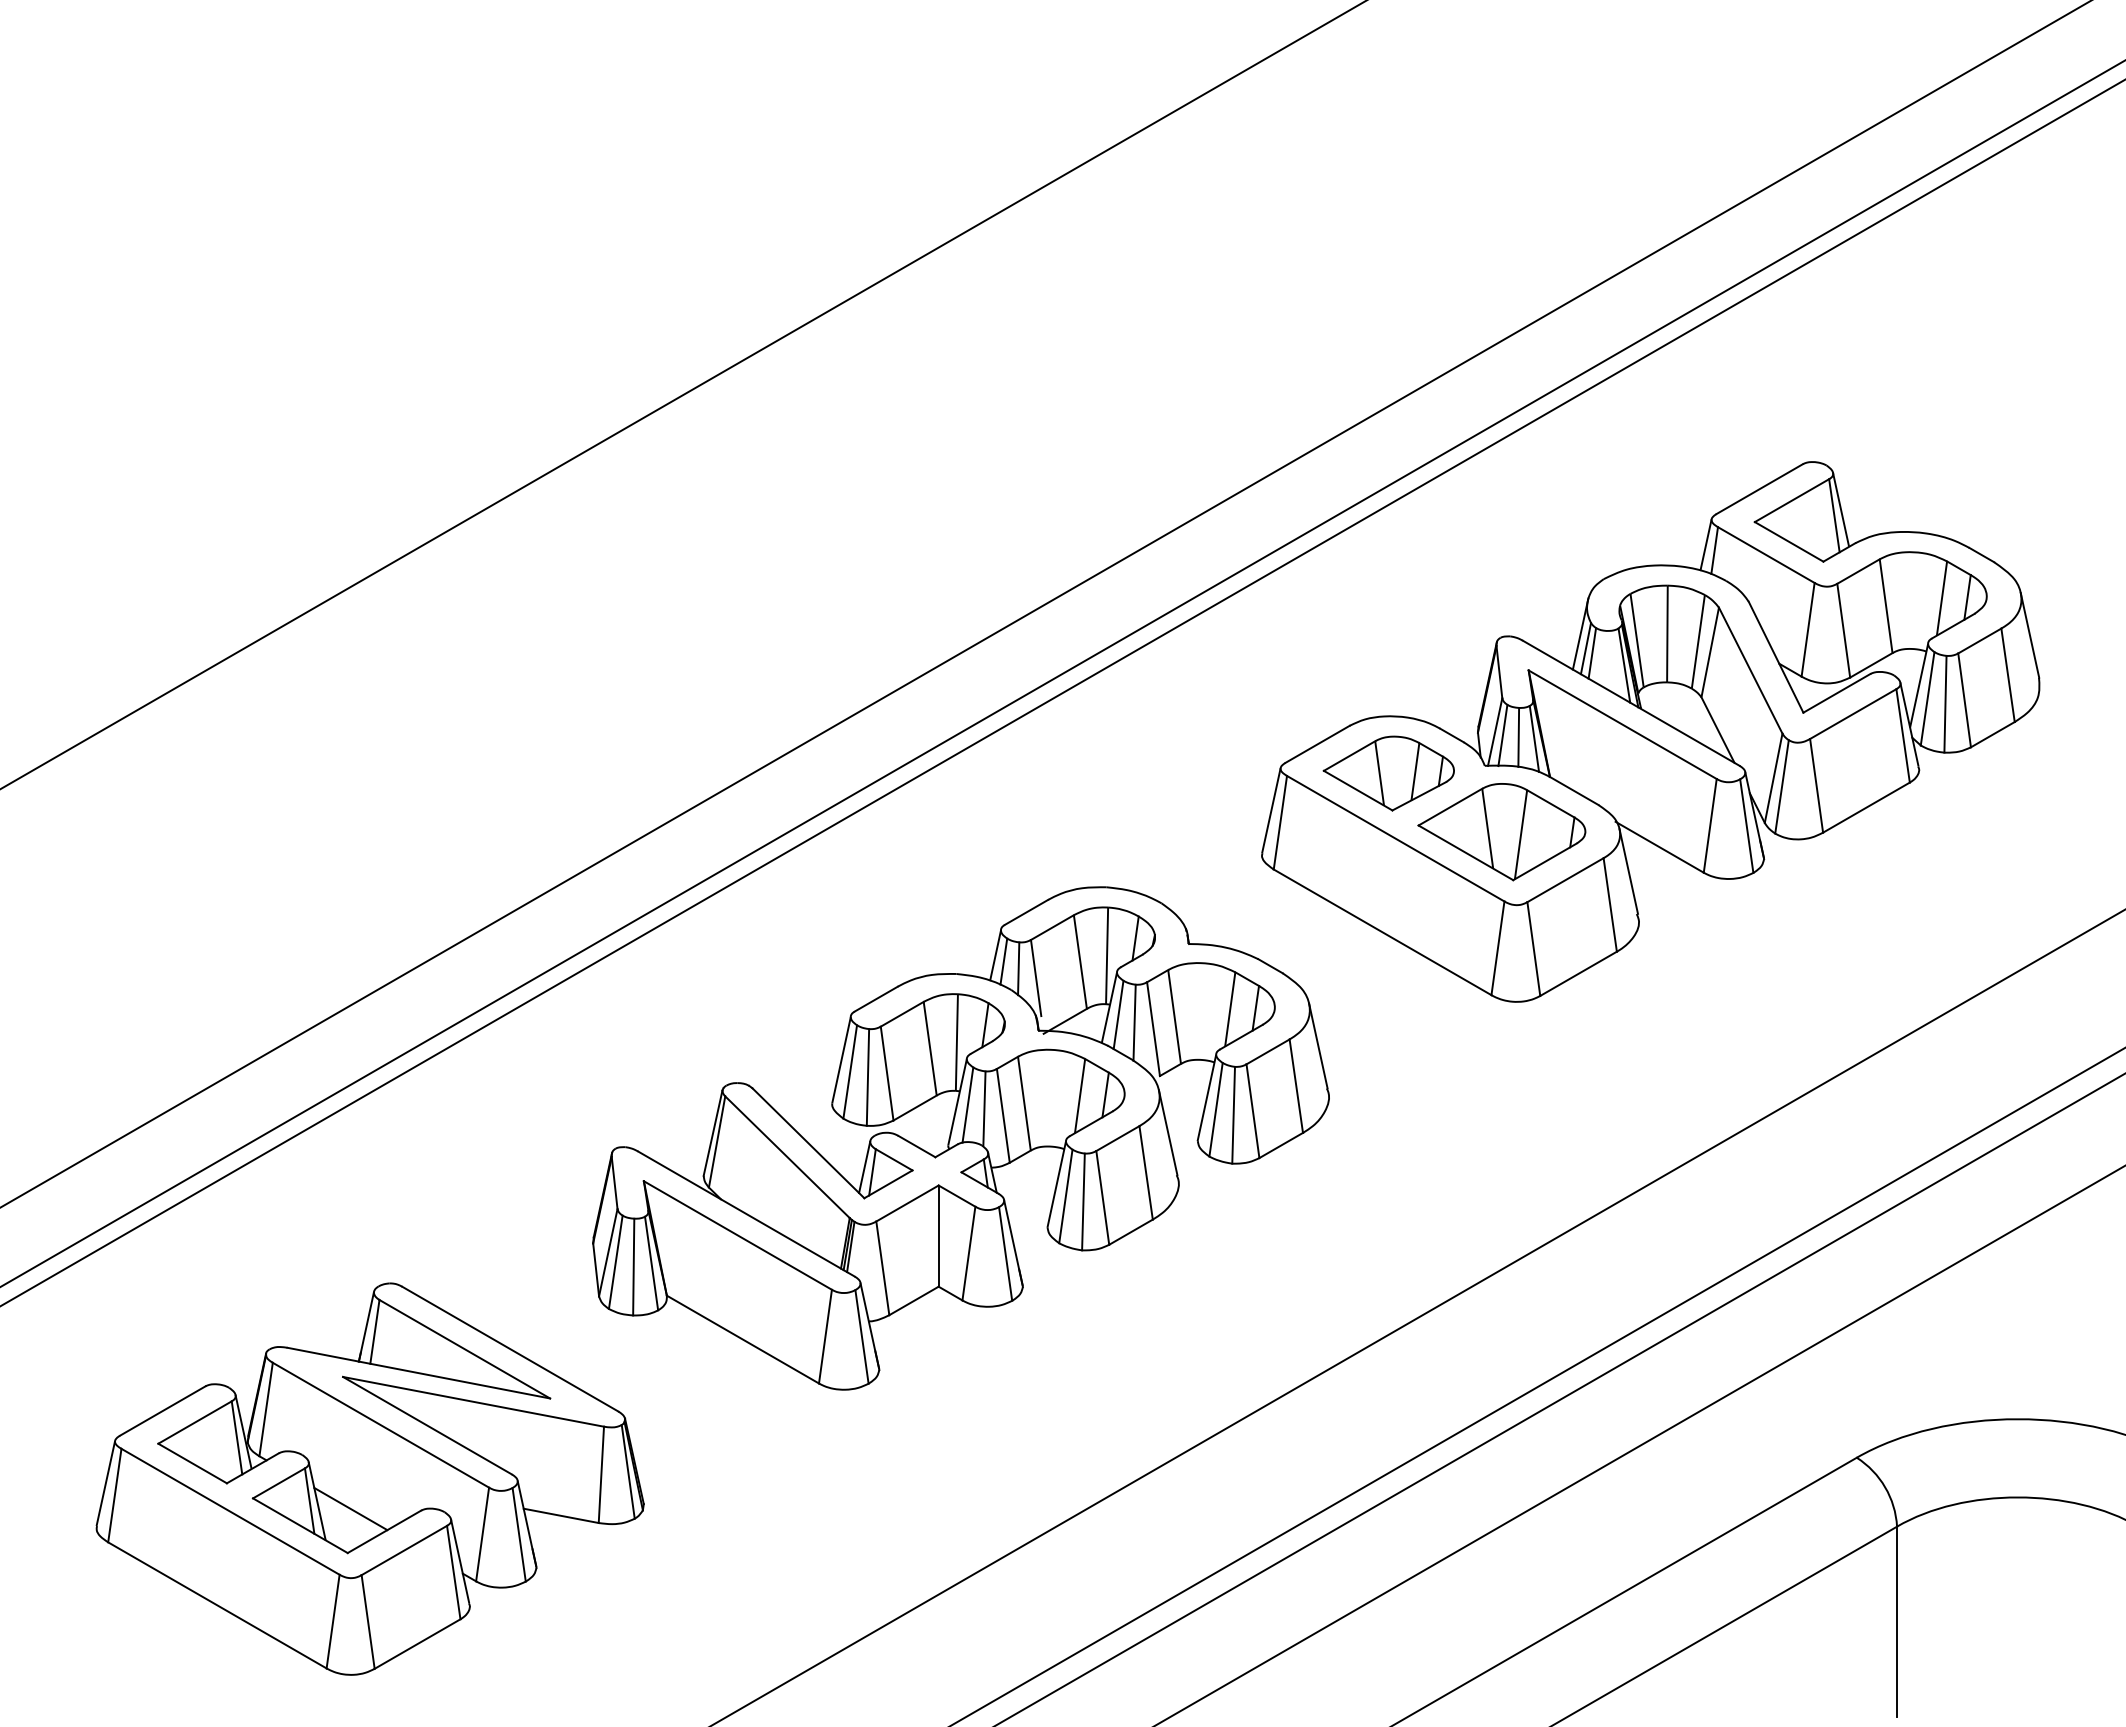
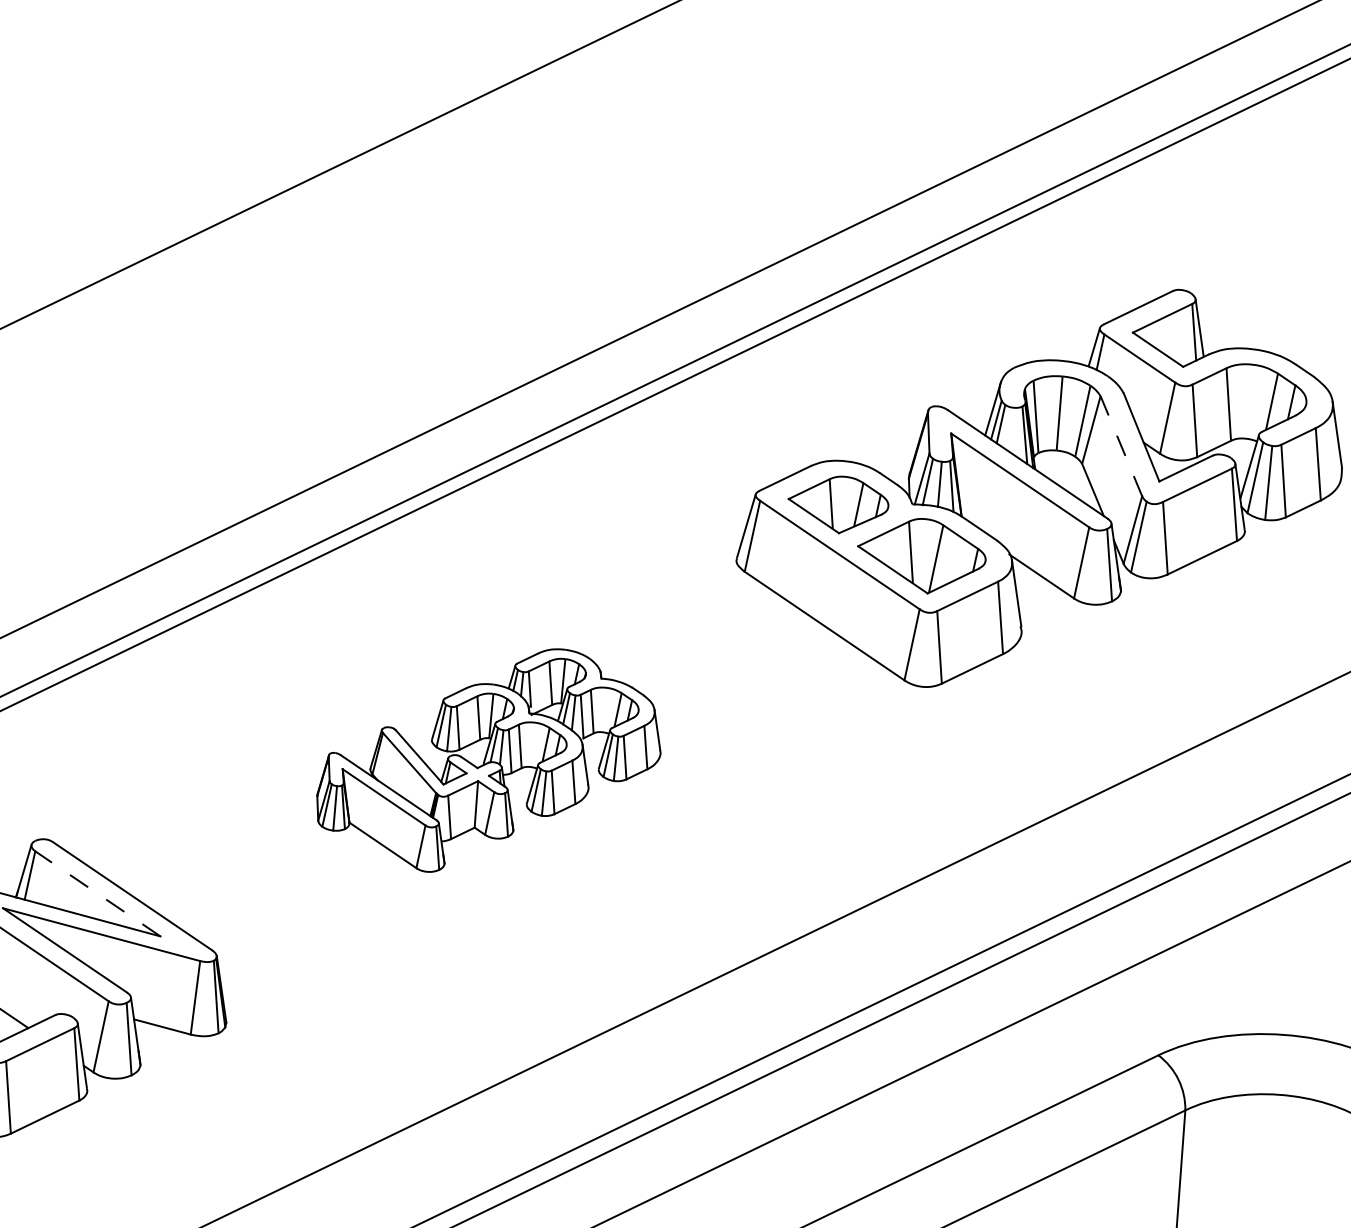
line: (1750, 670) -> (1121, 446), solid -> dashed
part: (960, 1138) -> (489, 760), size x0.6
line: (464, 1349) -> (97, 894), solid -> dashed

